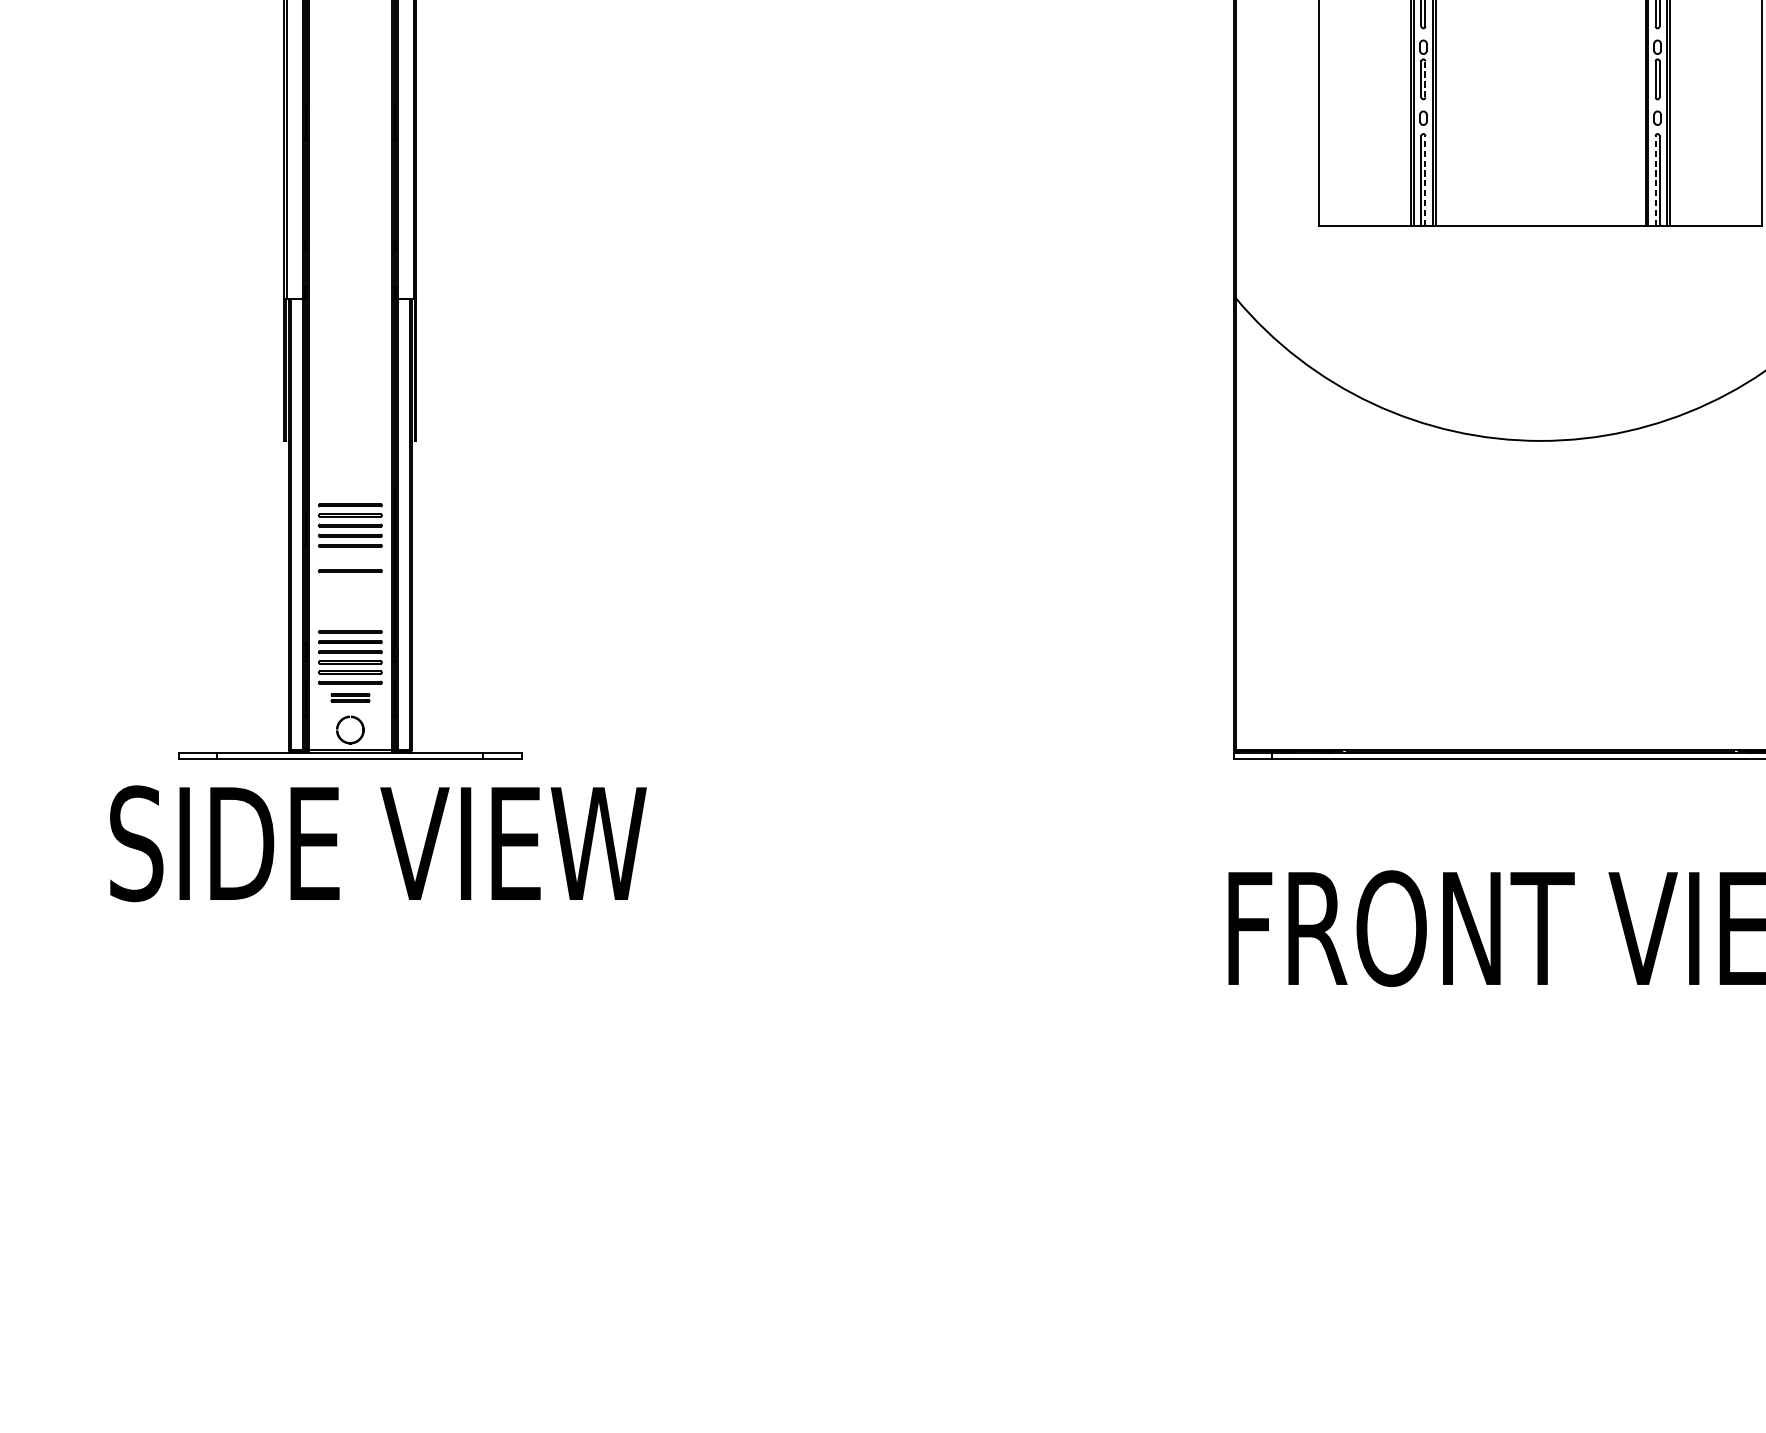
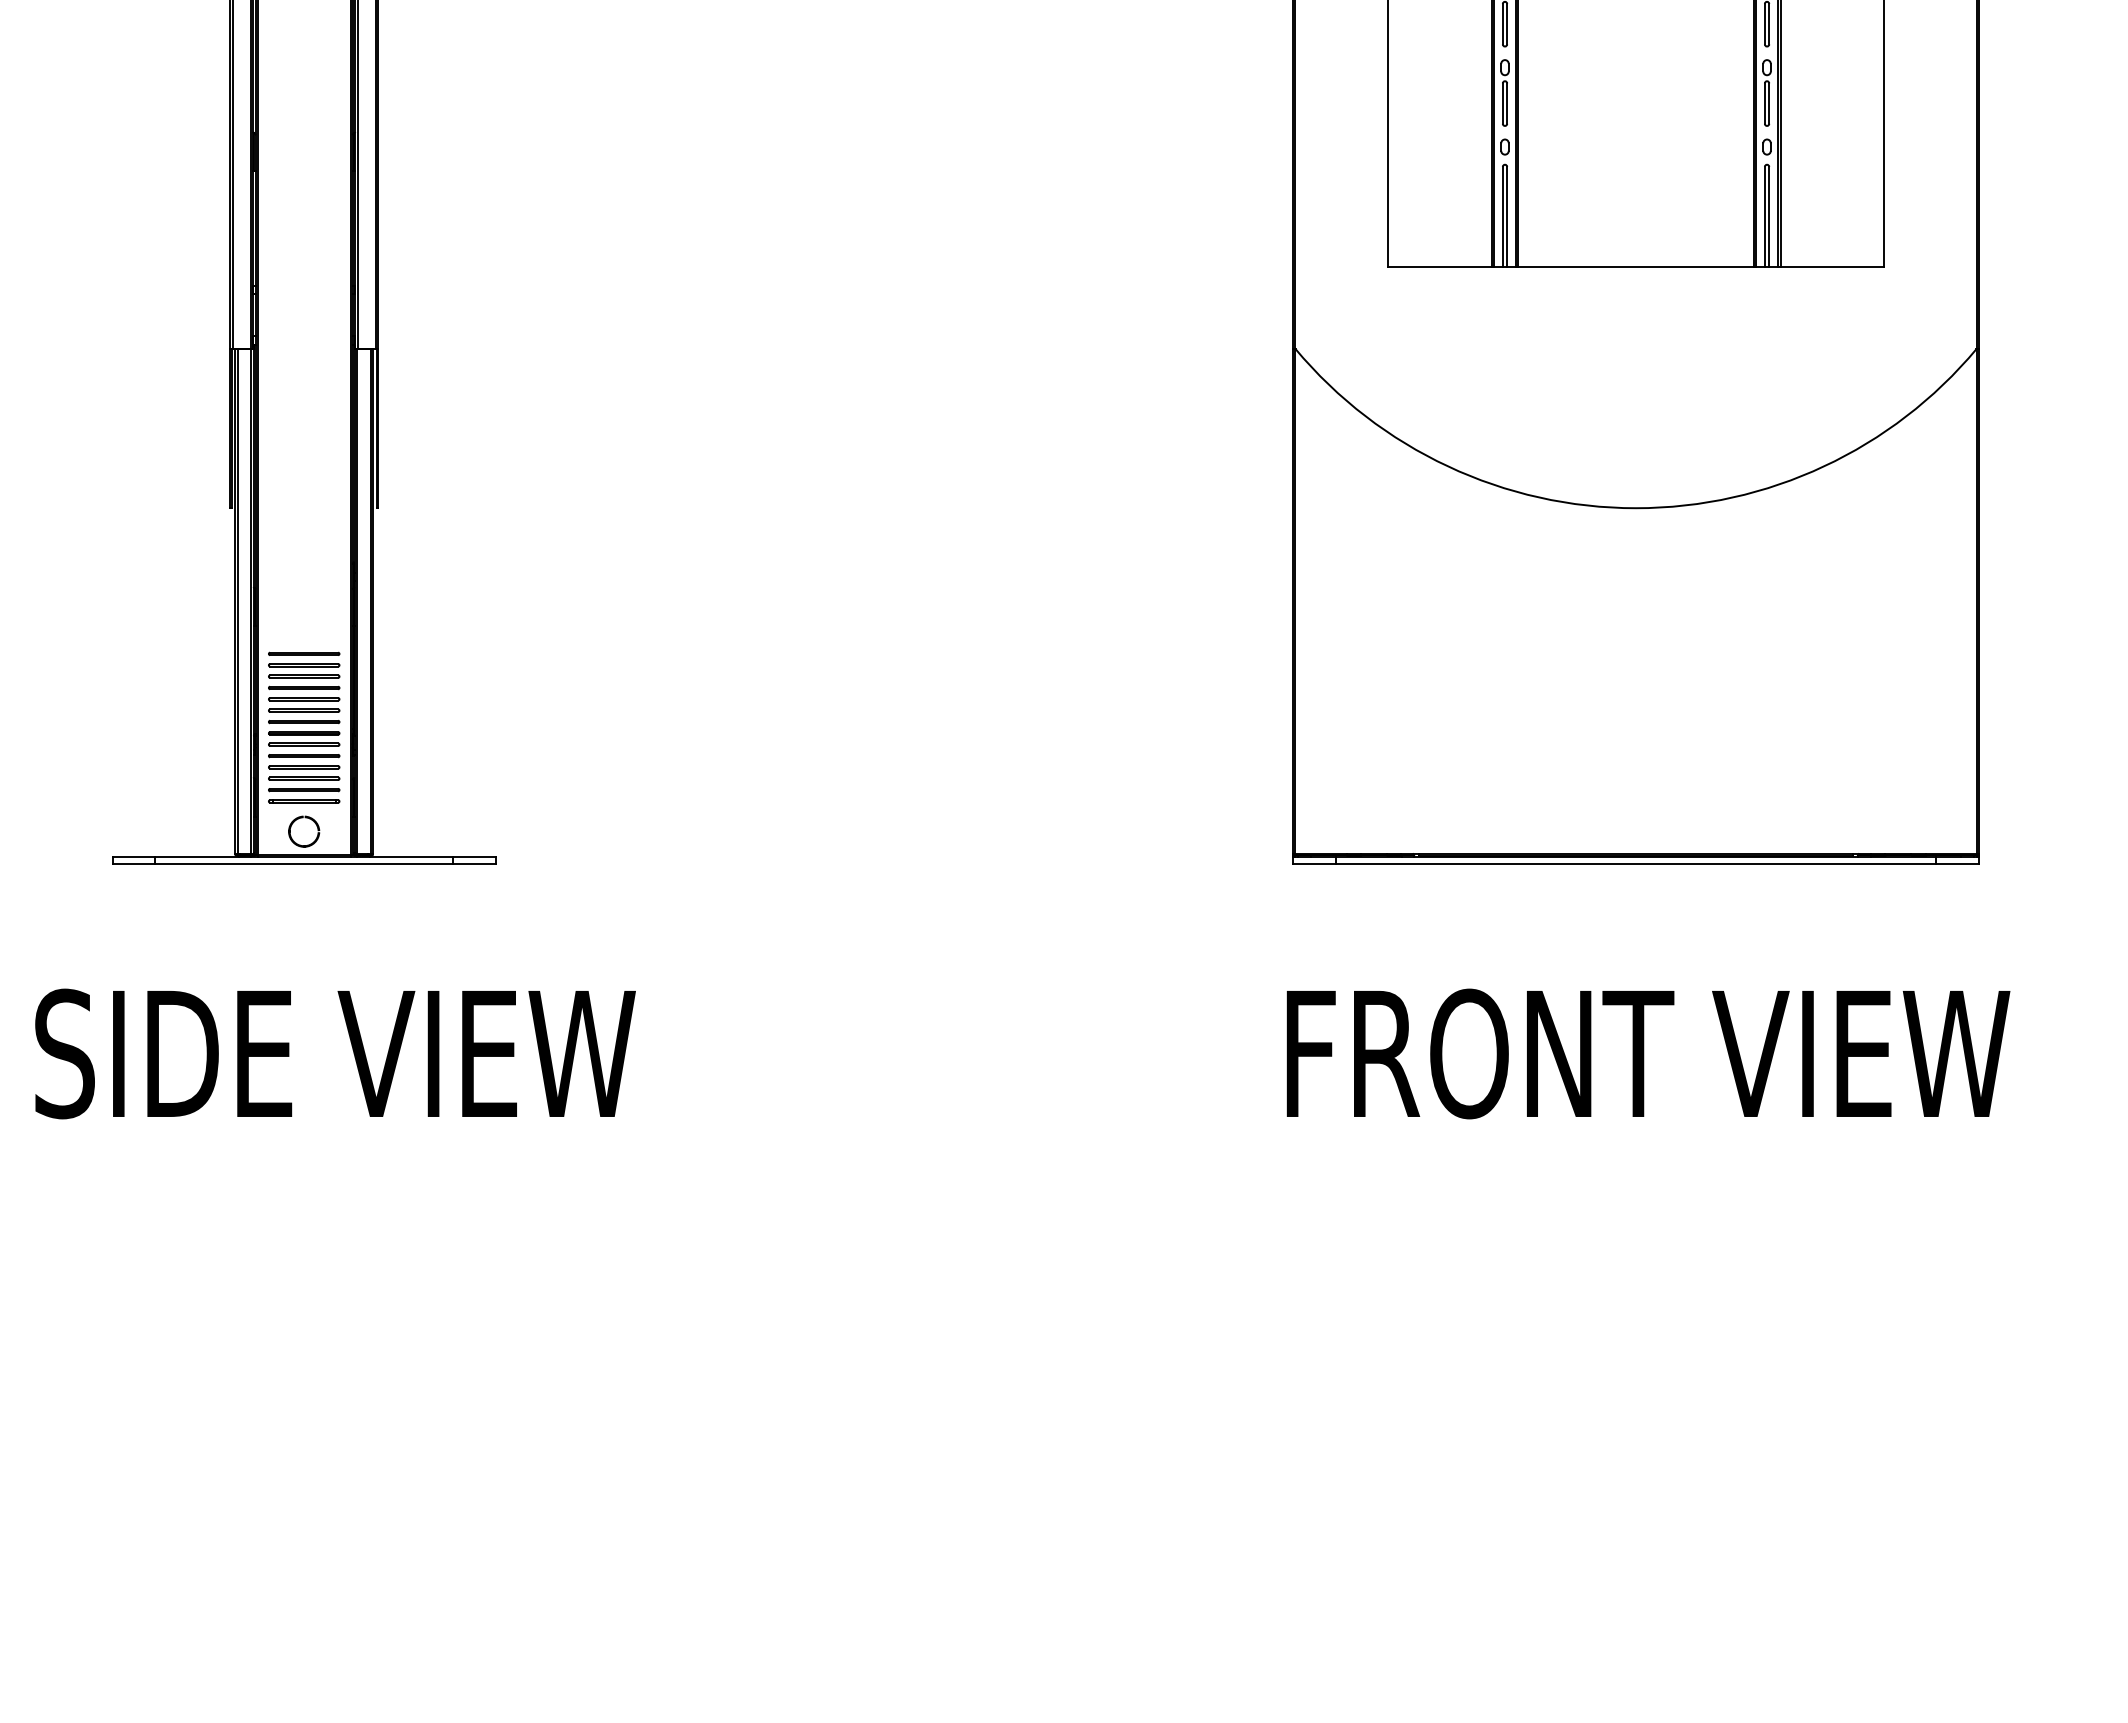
line: (1425, 79) -> (1507, 103), dashed -> solid
line: (1425, 180) -> (1507, 216), dashed -> solid
line: (1655, 180) -> (1764, 216), dashed -> solid
part: (350, 525) -> (304, 687), moved
part: (350, 697) -> (304, 795), size x1.67
text: (378, 843) -> (335, 1053), moved

